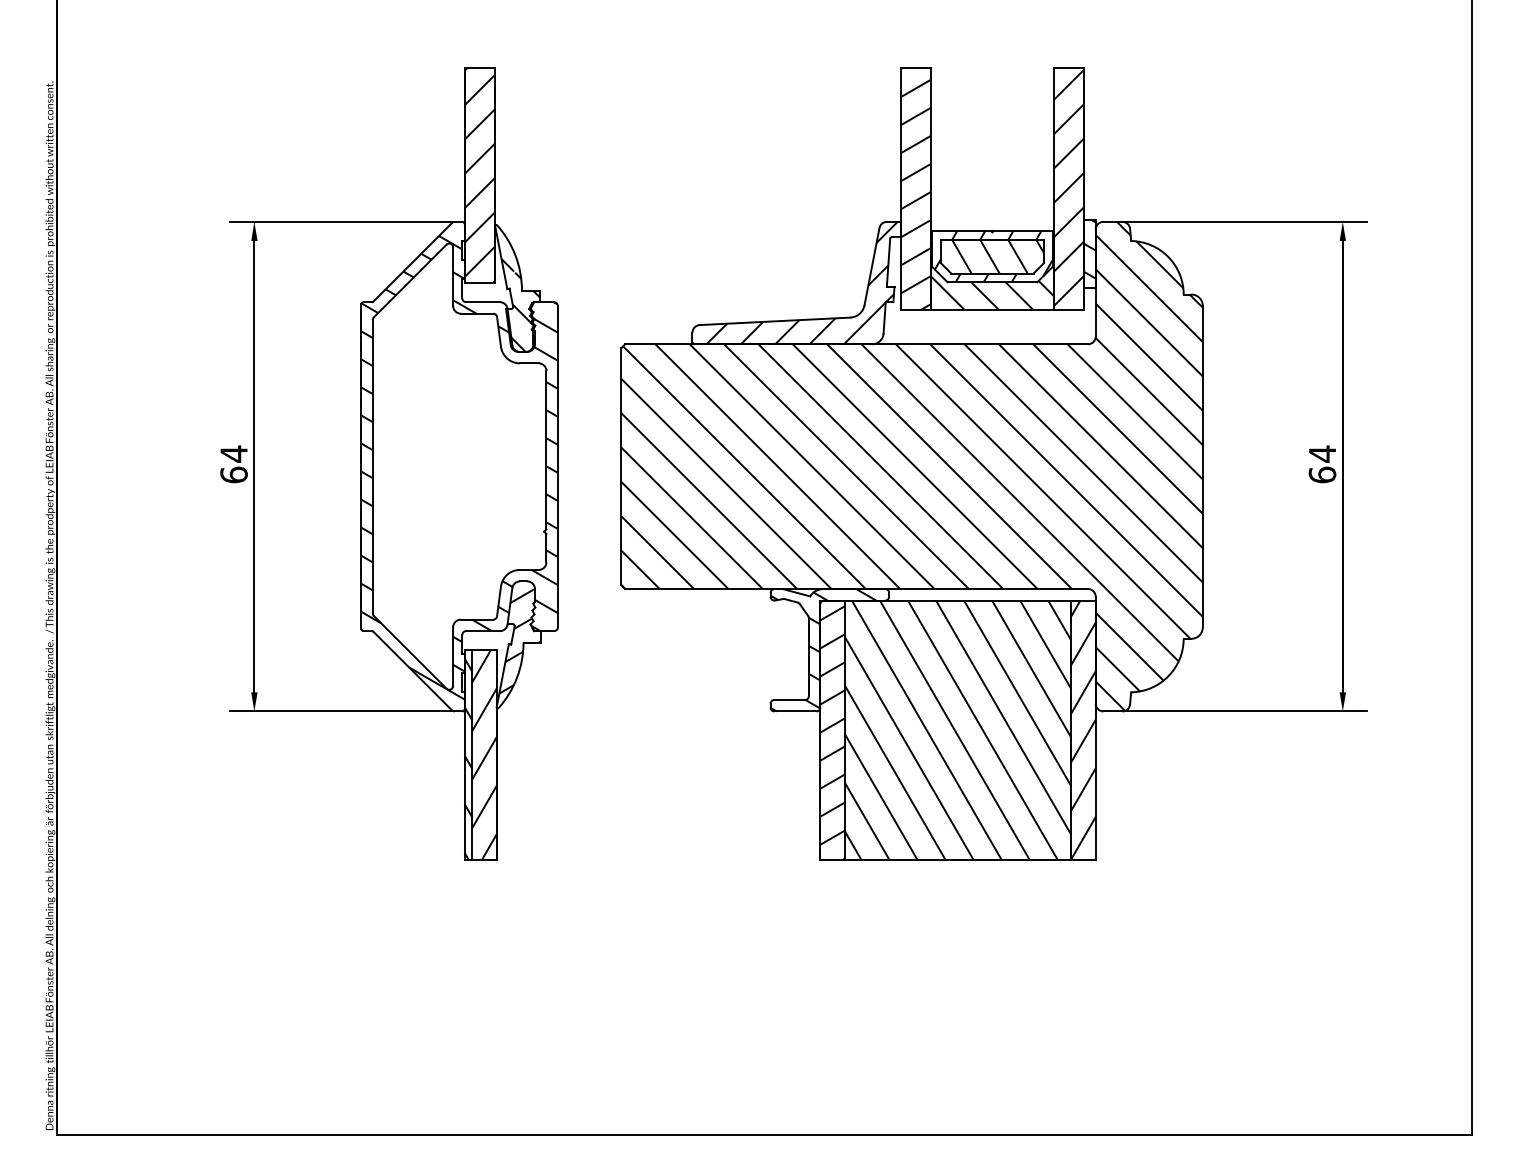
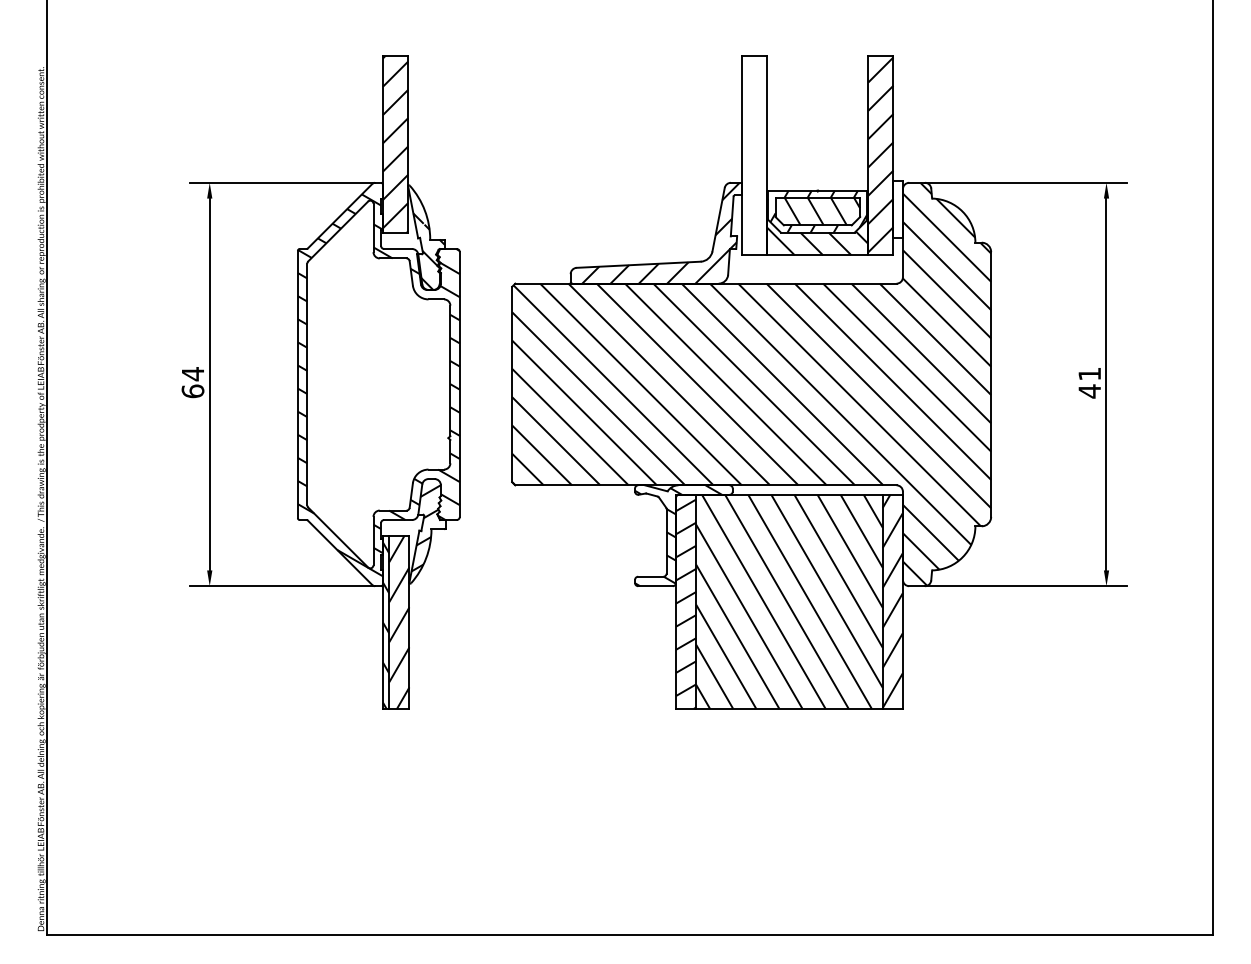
hatch: (915, 188) -> (754, 155), removed
hatch: (1089, 248) -> (897, 204), removed
text: (1322, 464) -> (1089, 382), 64 -> 41

